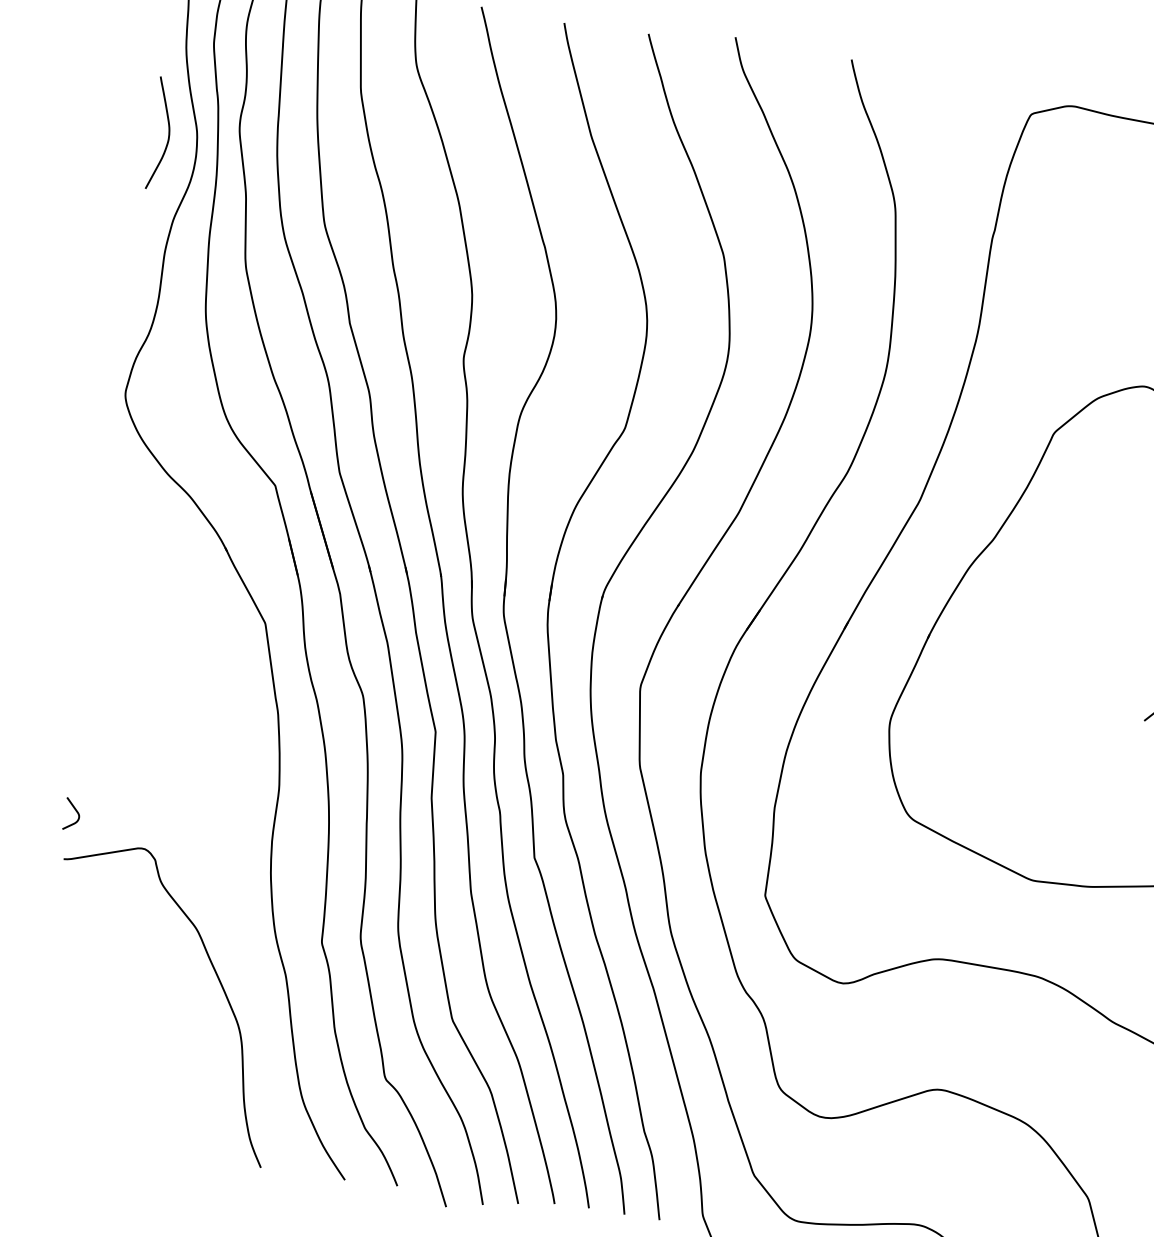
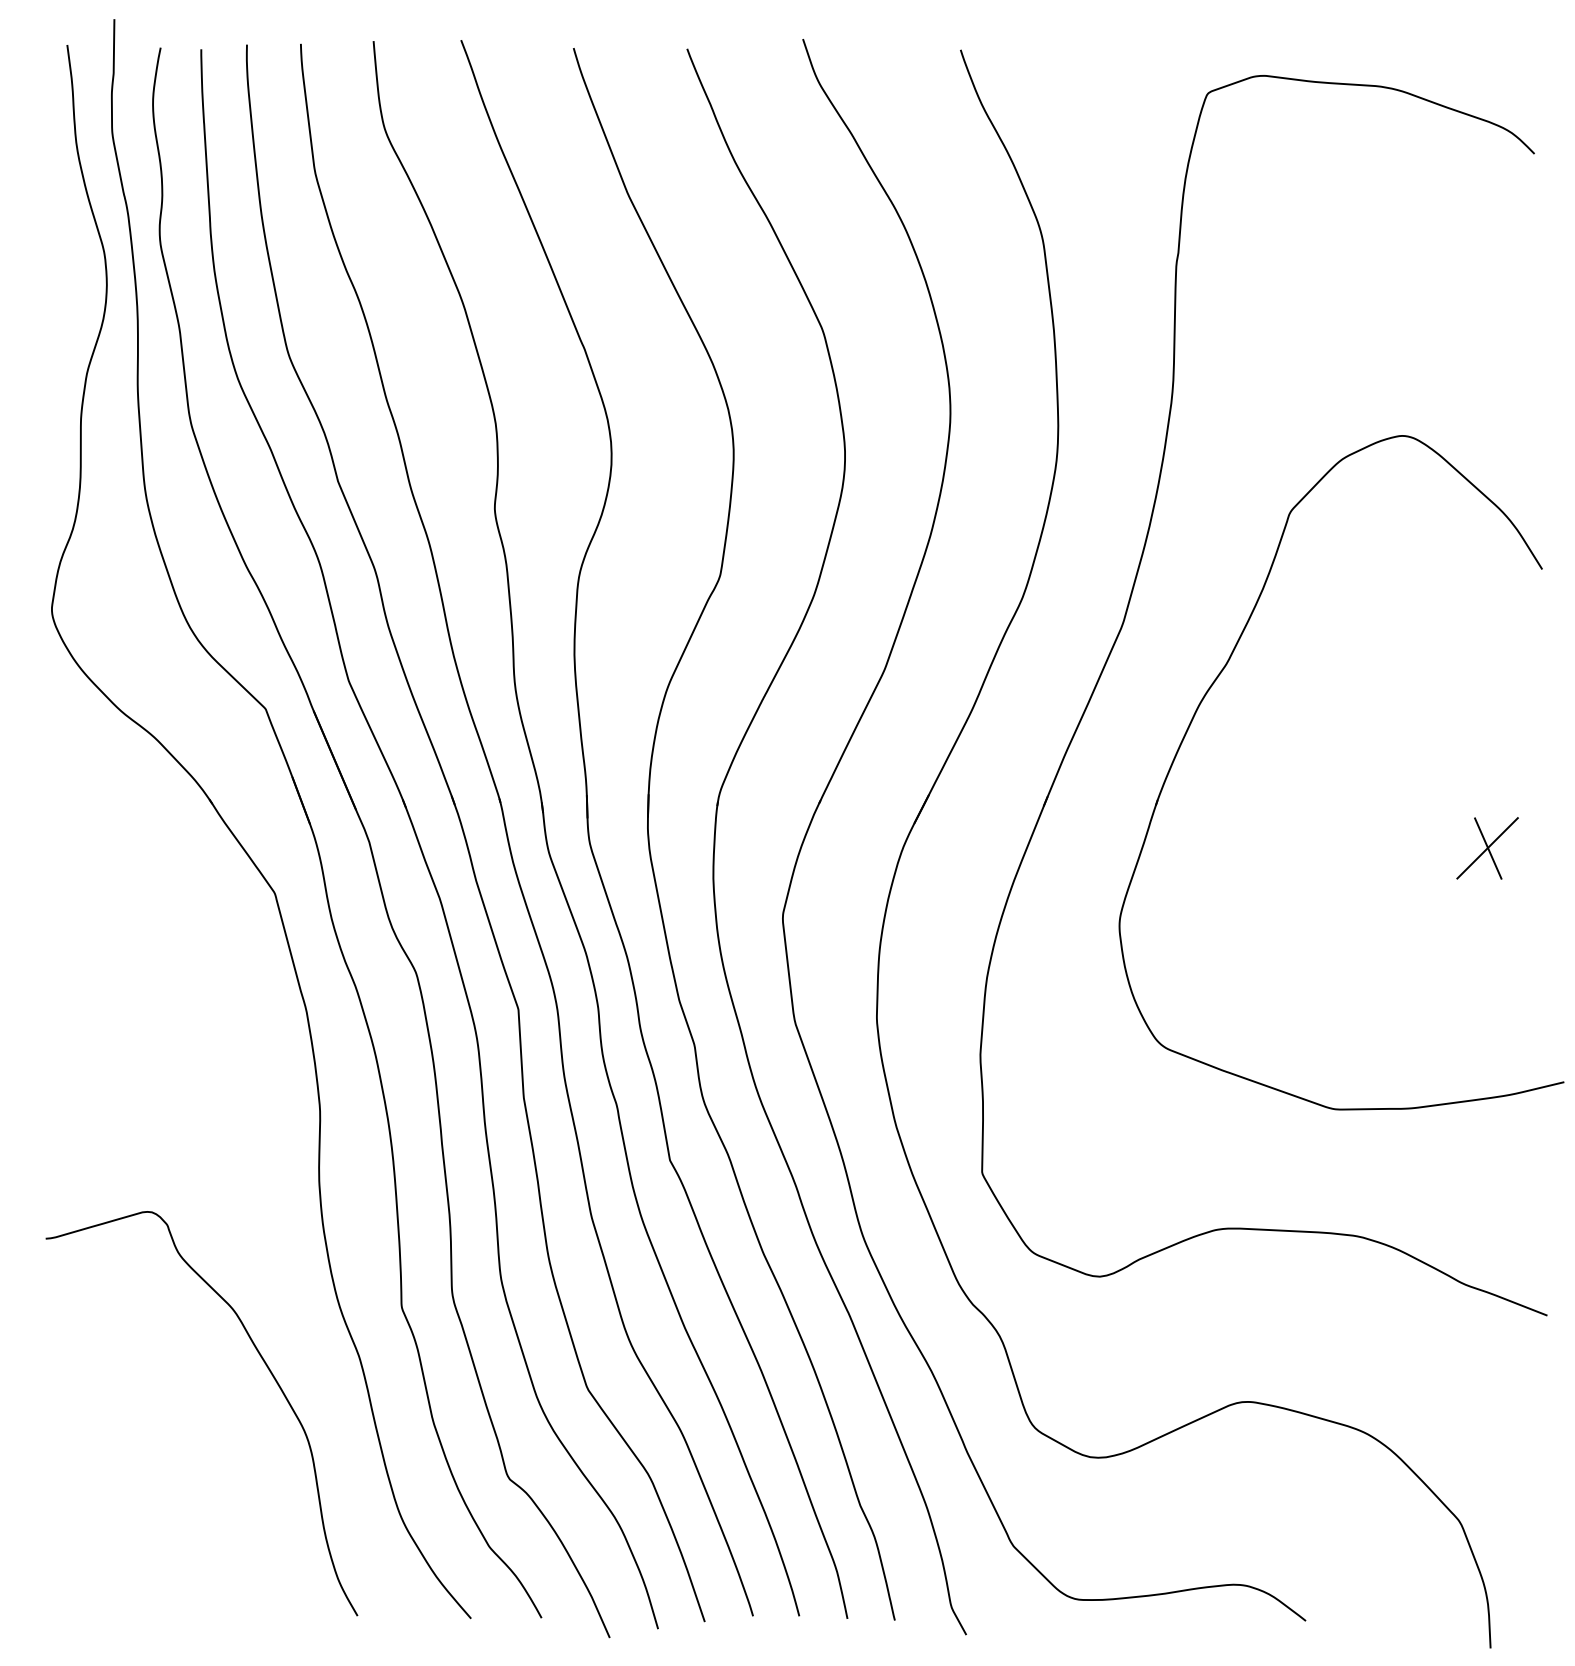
curve: (168, 133) -> (66, 259), removed
curve: (75, 810) -> (53, 1172), removed

